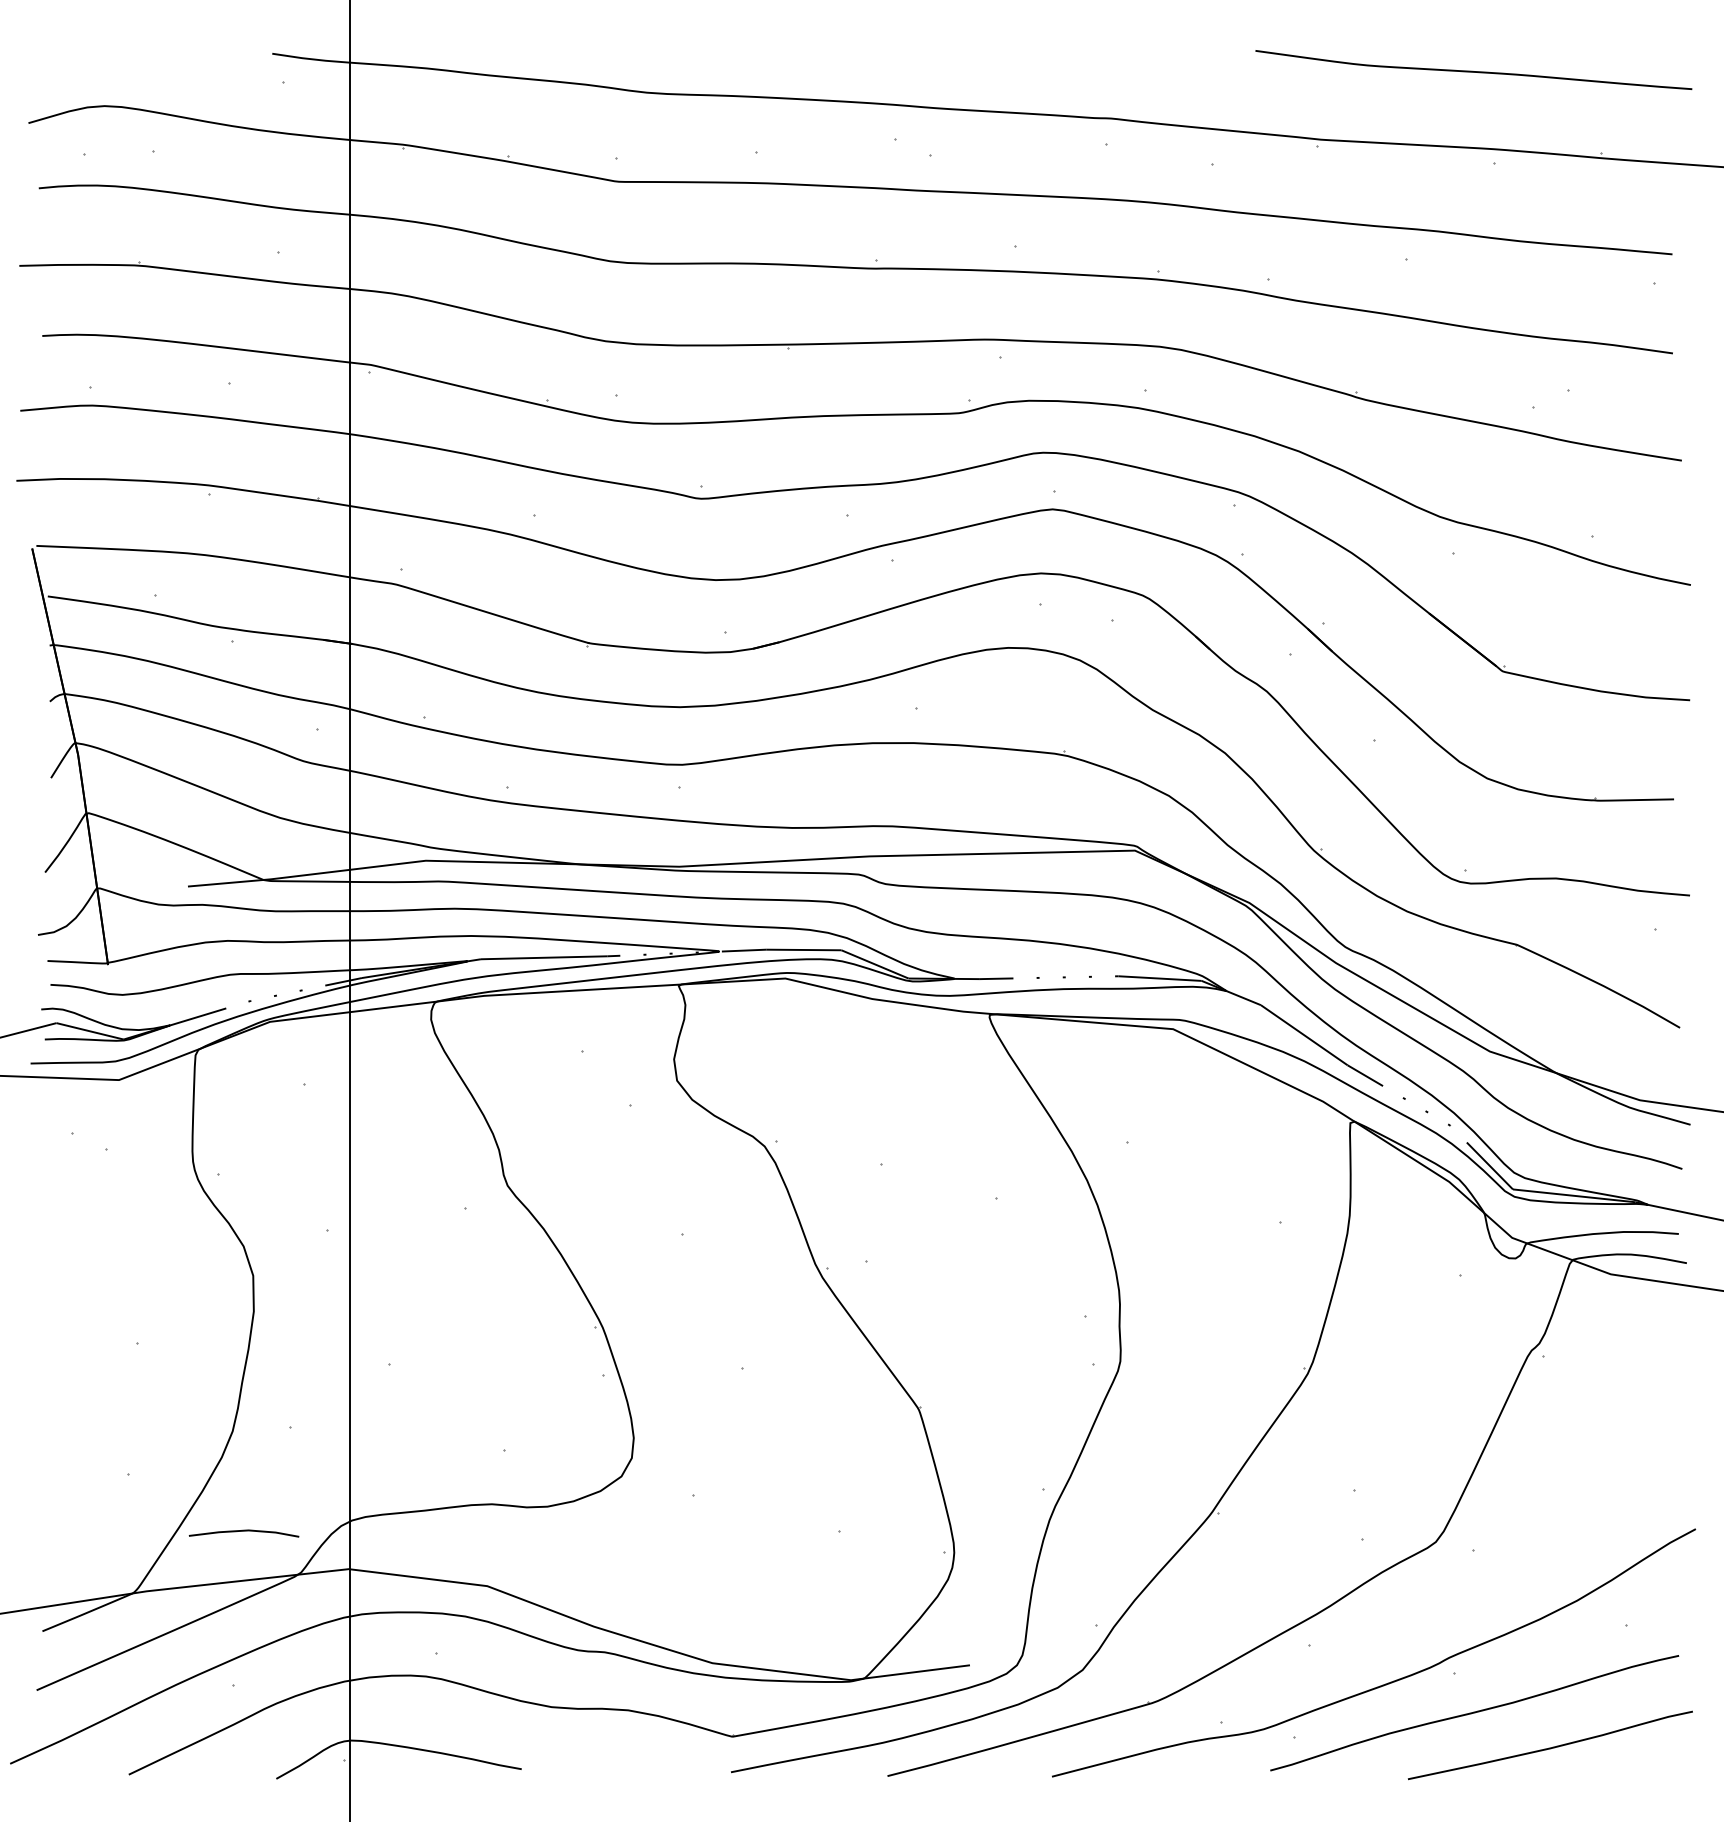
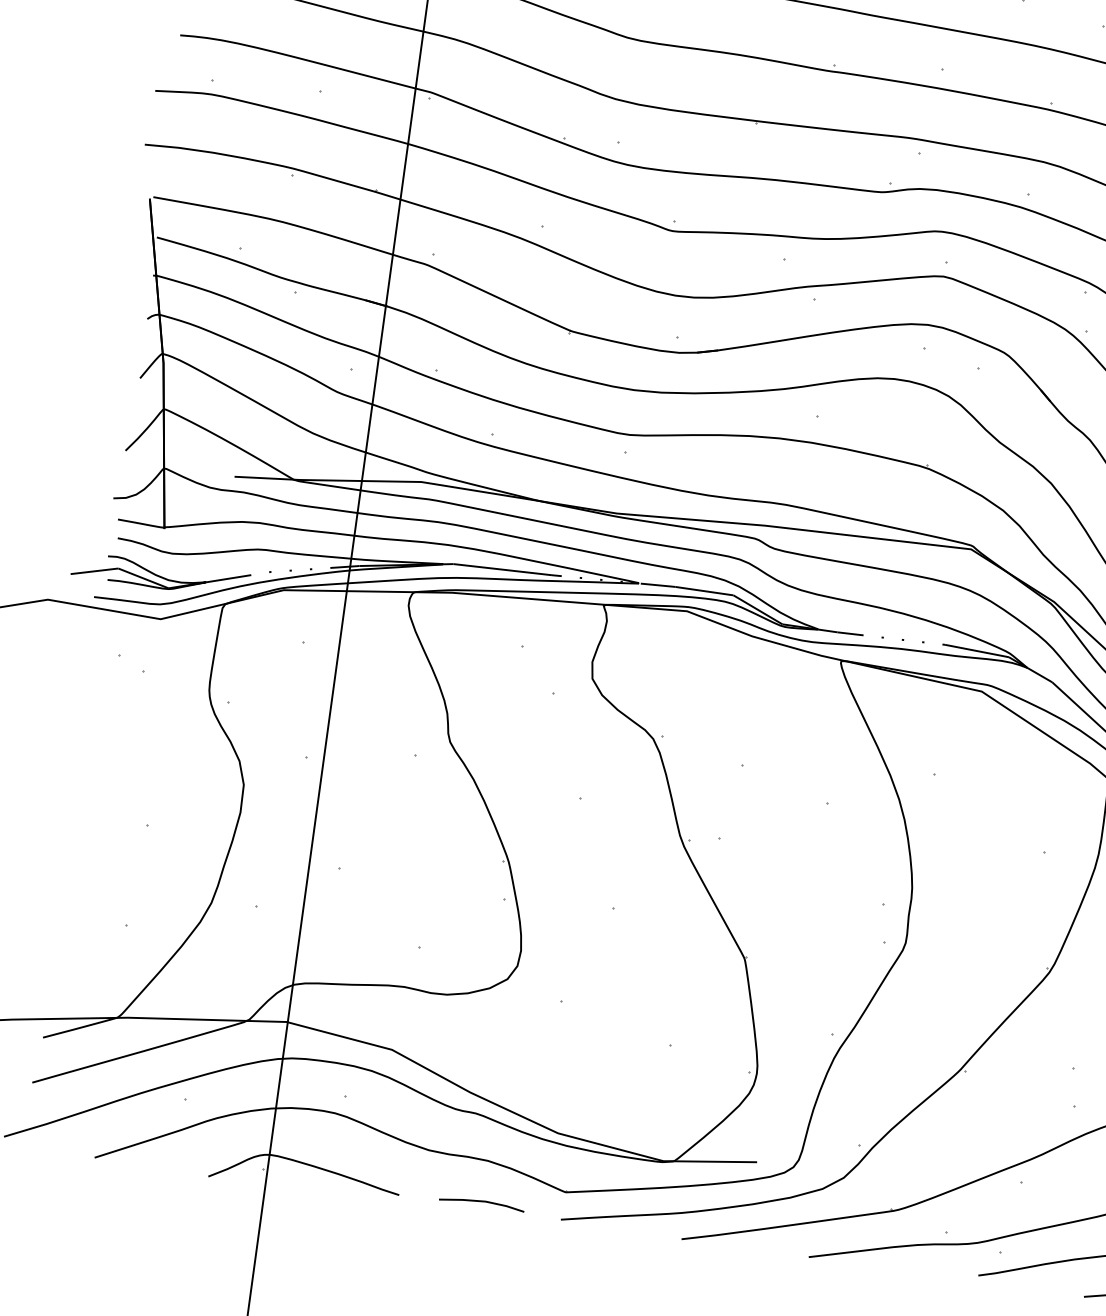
line: (243, 1531) -> (481, 1201), moved

